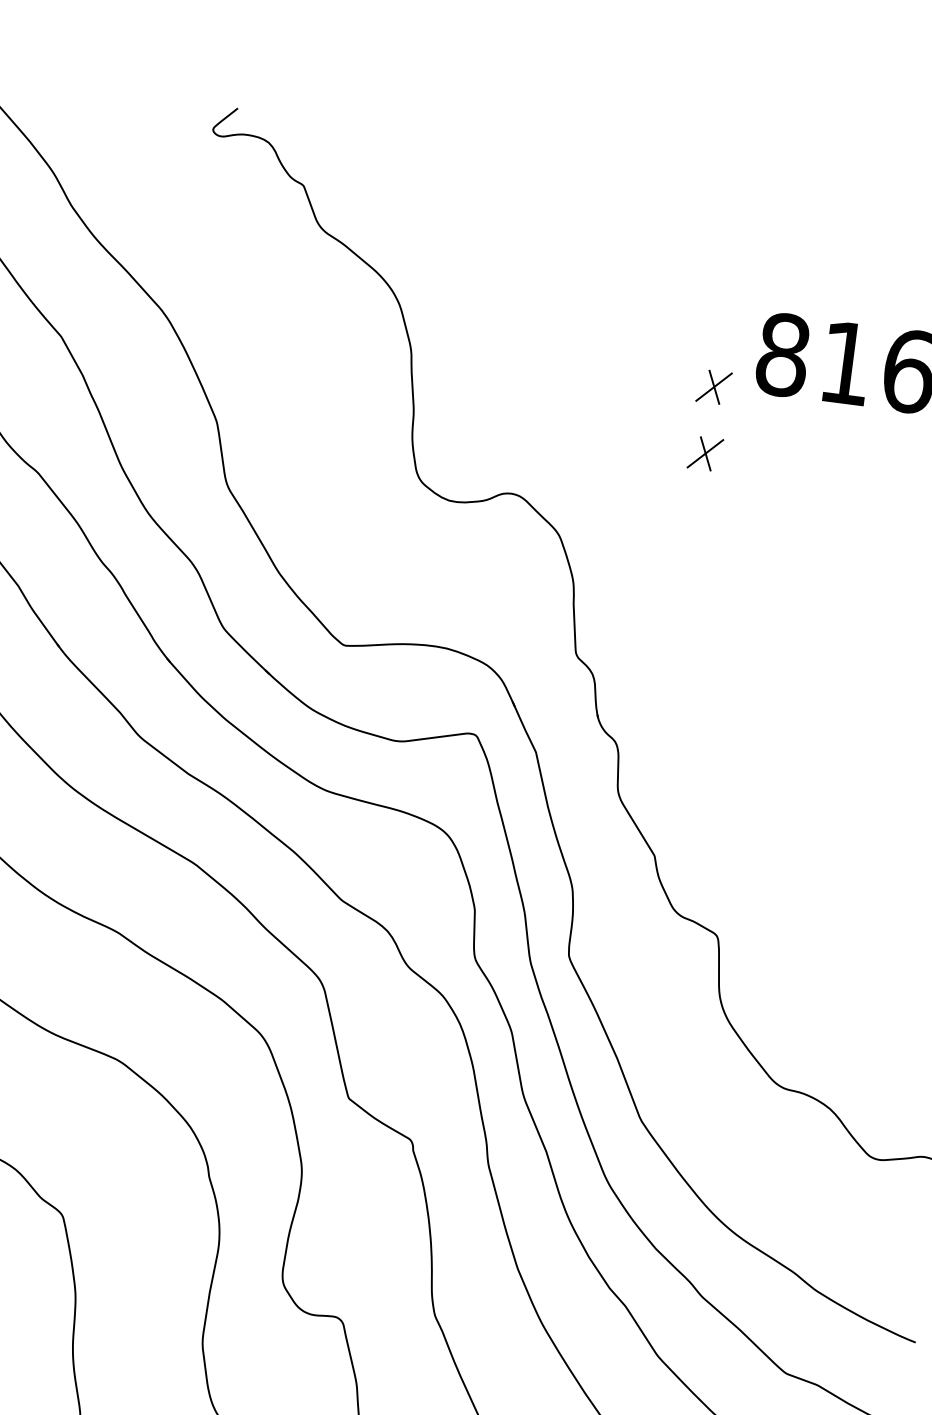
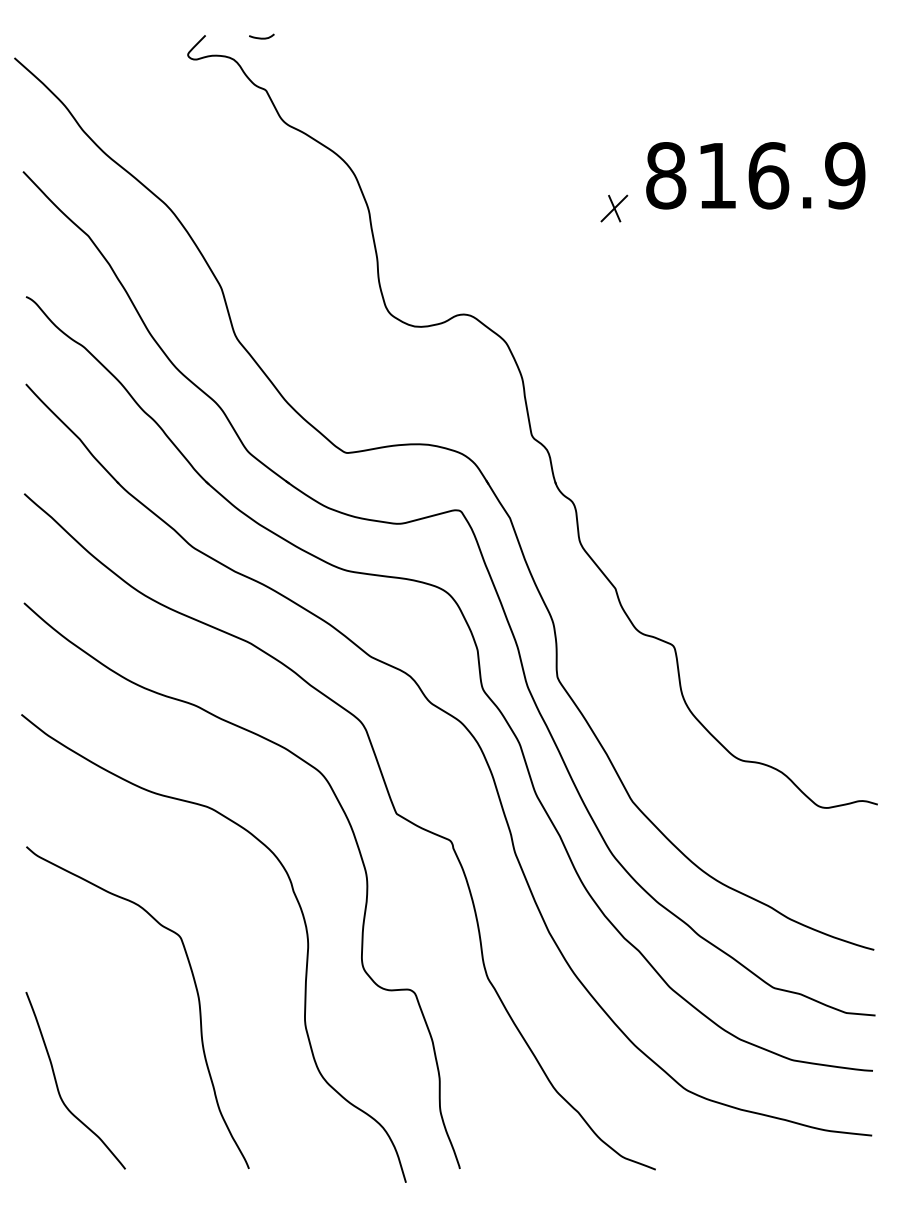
curve: (306, 119) -> (261, 37), added
part: (705, 453) -> (614, 262), removed

